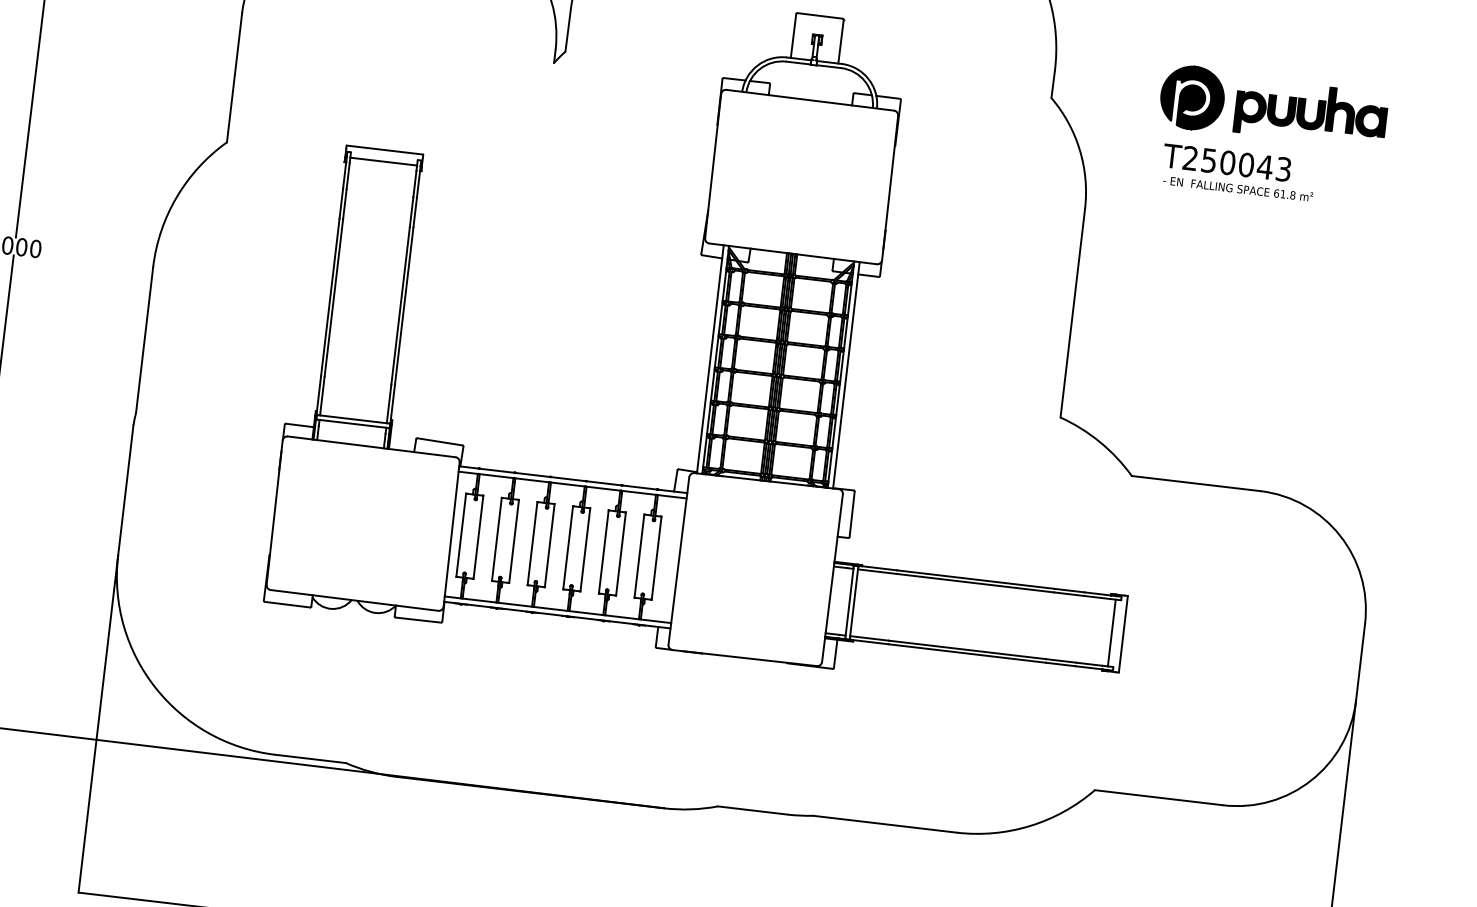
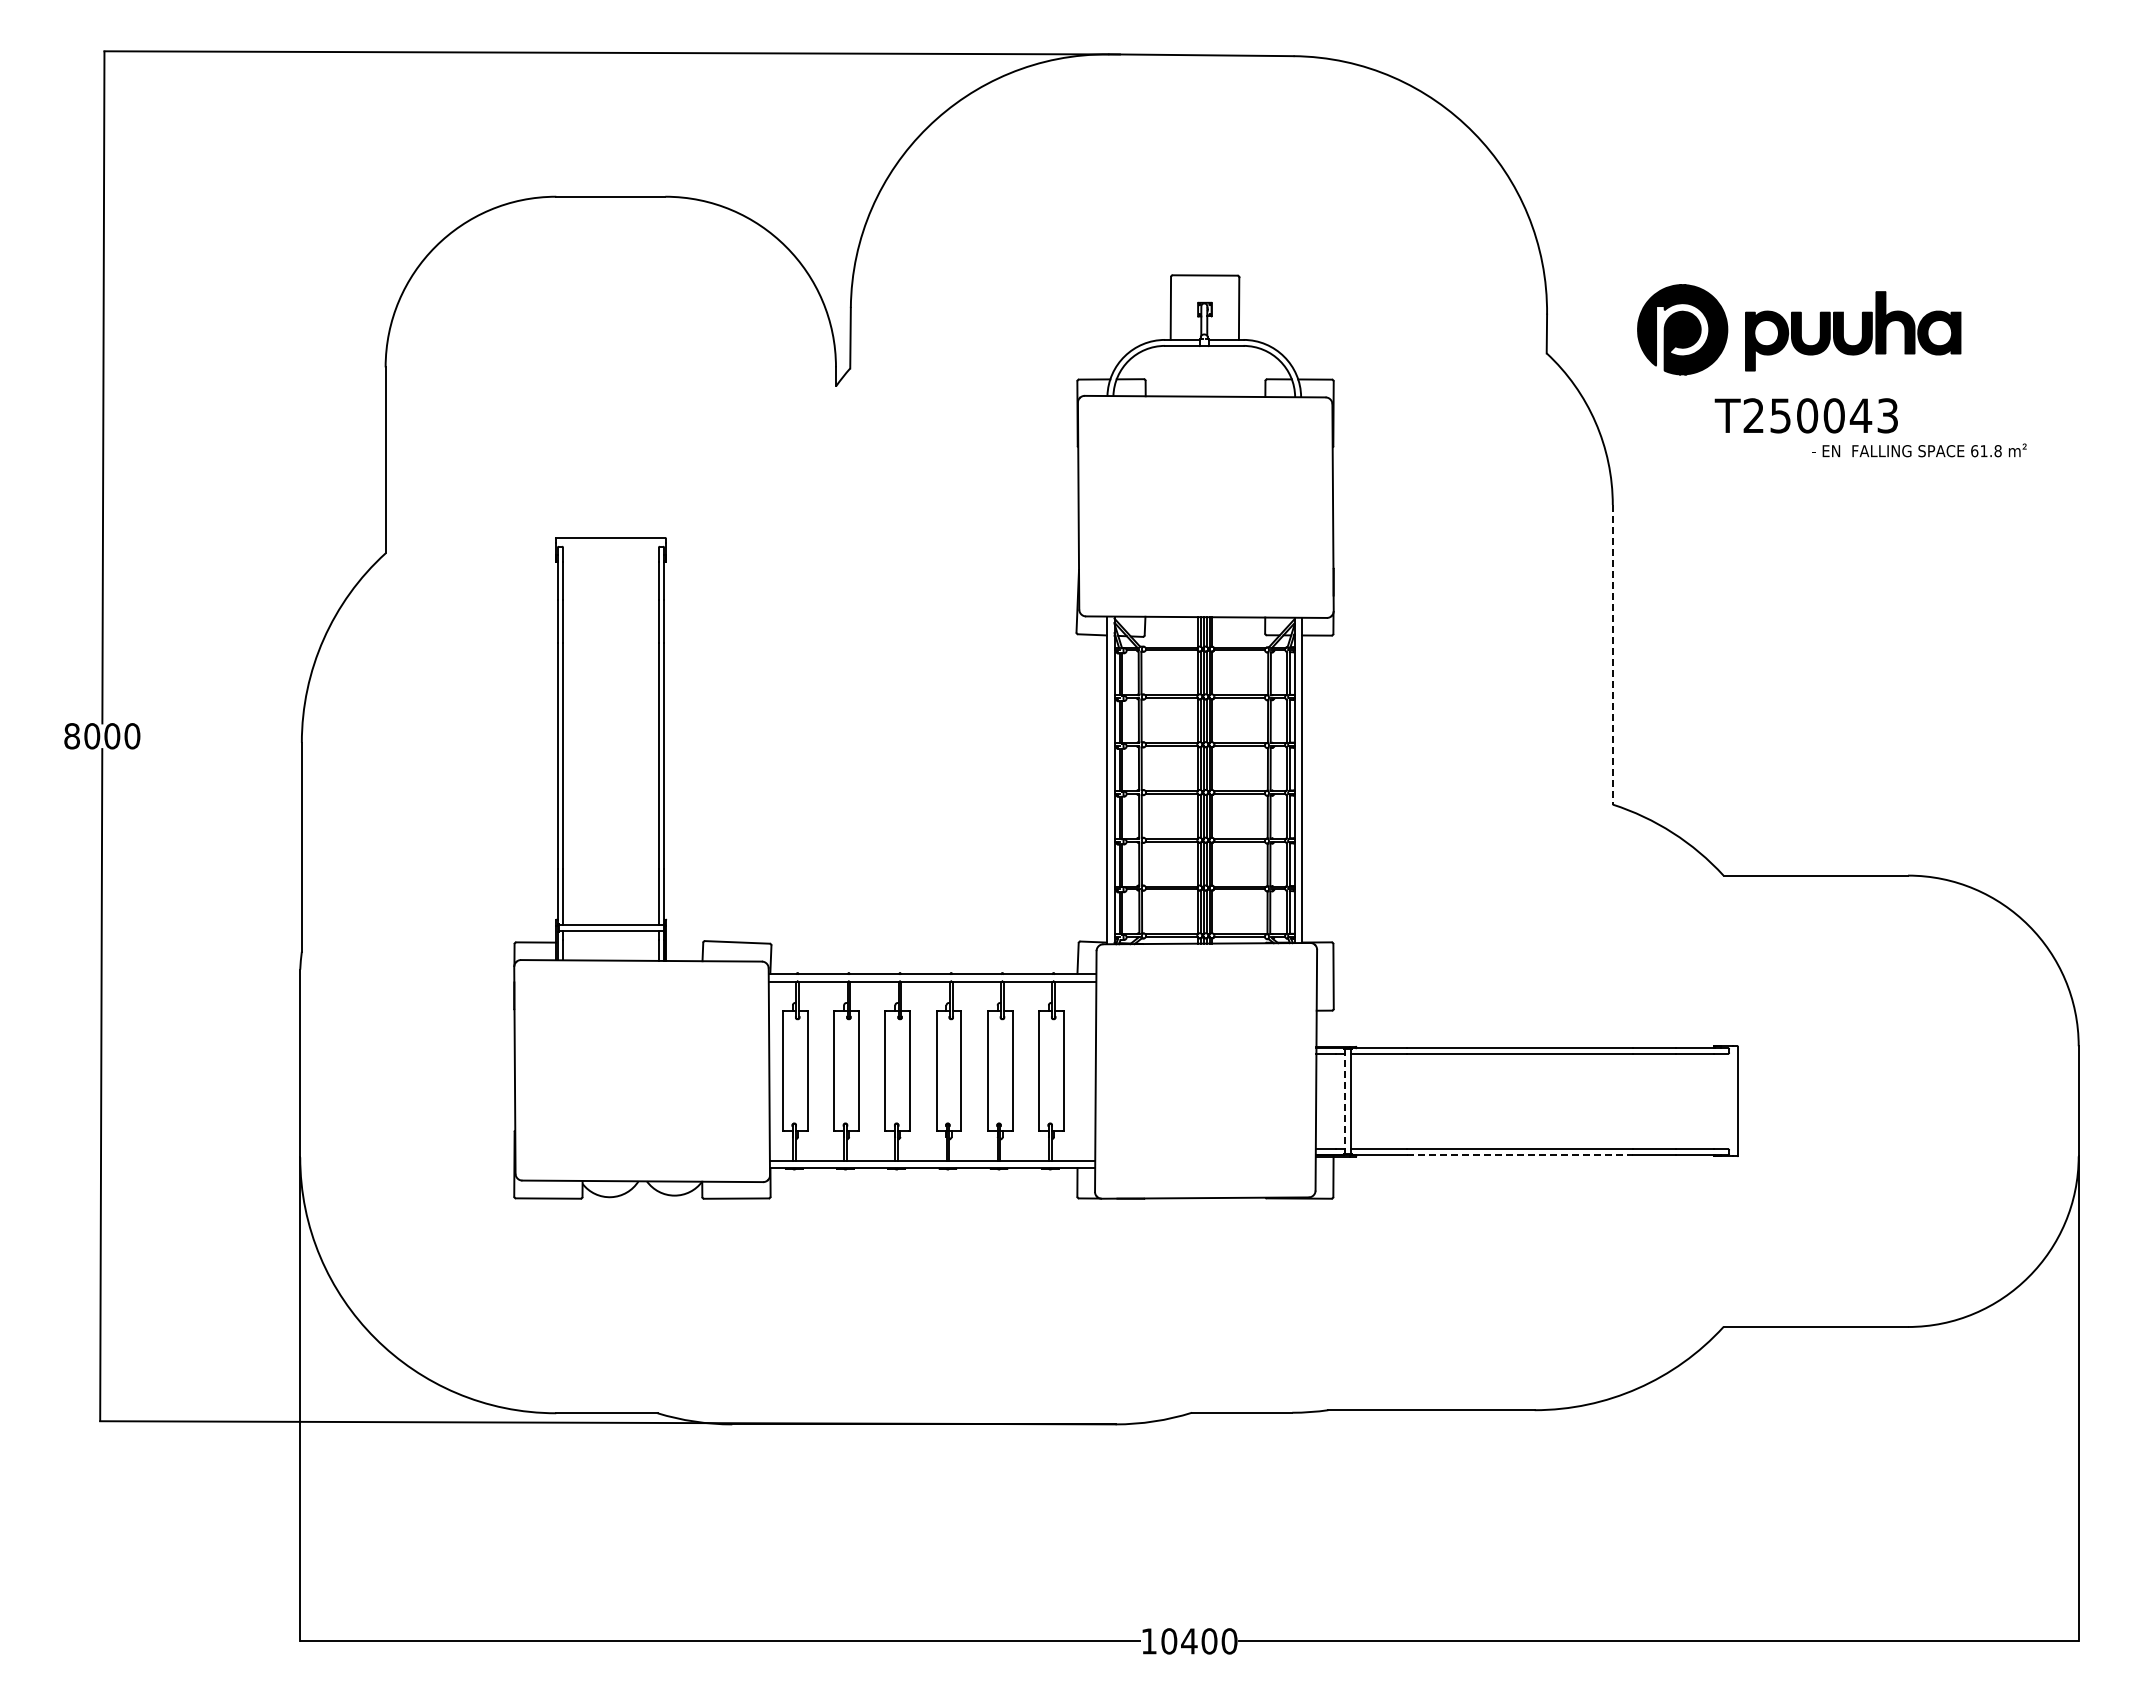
part: (1273, 107) -> (1799, 329), moved
line: (383, 161) -> (610, 554), removed
text: (1238, 188) -> (1919, 450), moved
line: (1072, 313) -> (1612, 654), solid -> dashed
line: (849, 602) -> (1344, 1101), solid -> dashed
line: (1111, 633) -> (1721, 1101), removed
line: (967, 653) -> (1520, 1154), solid -> dashed

